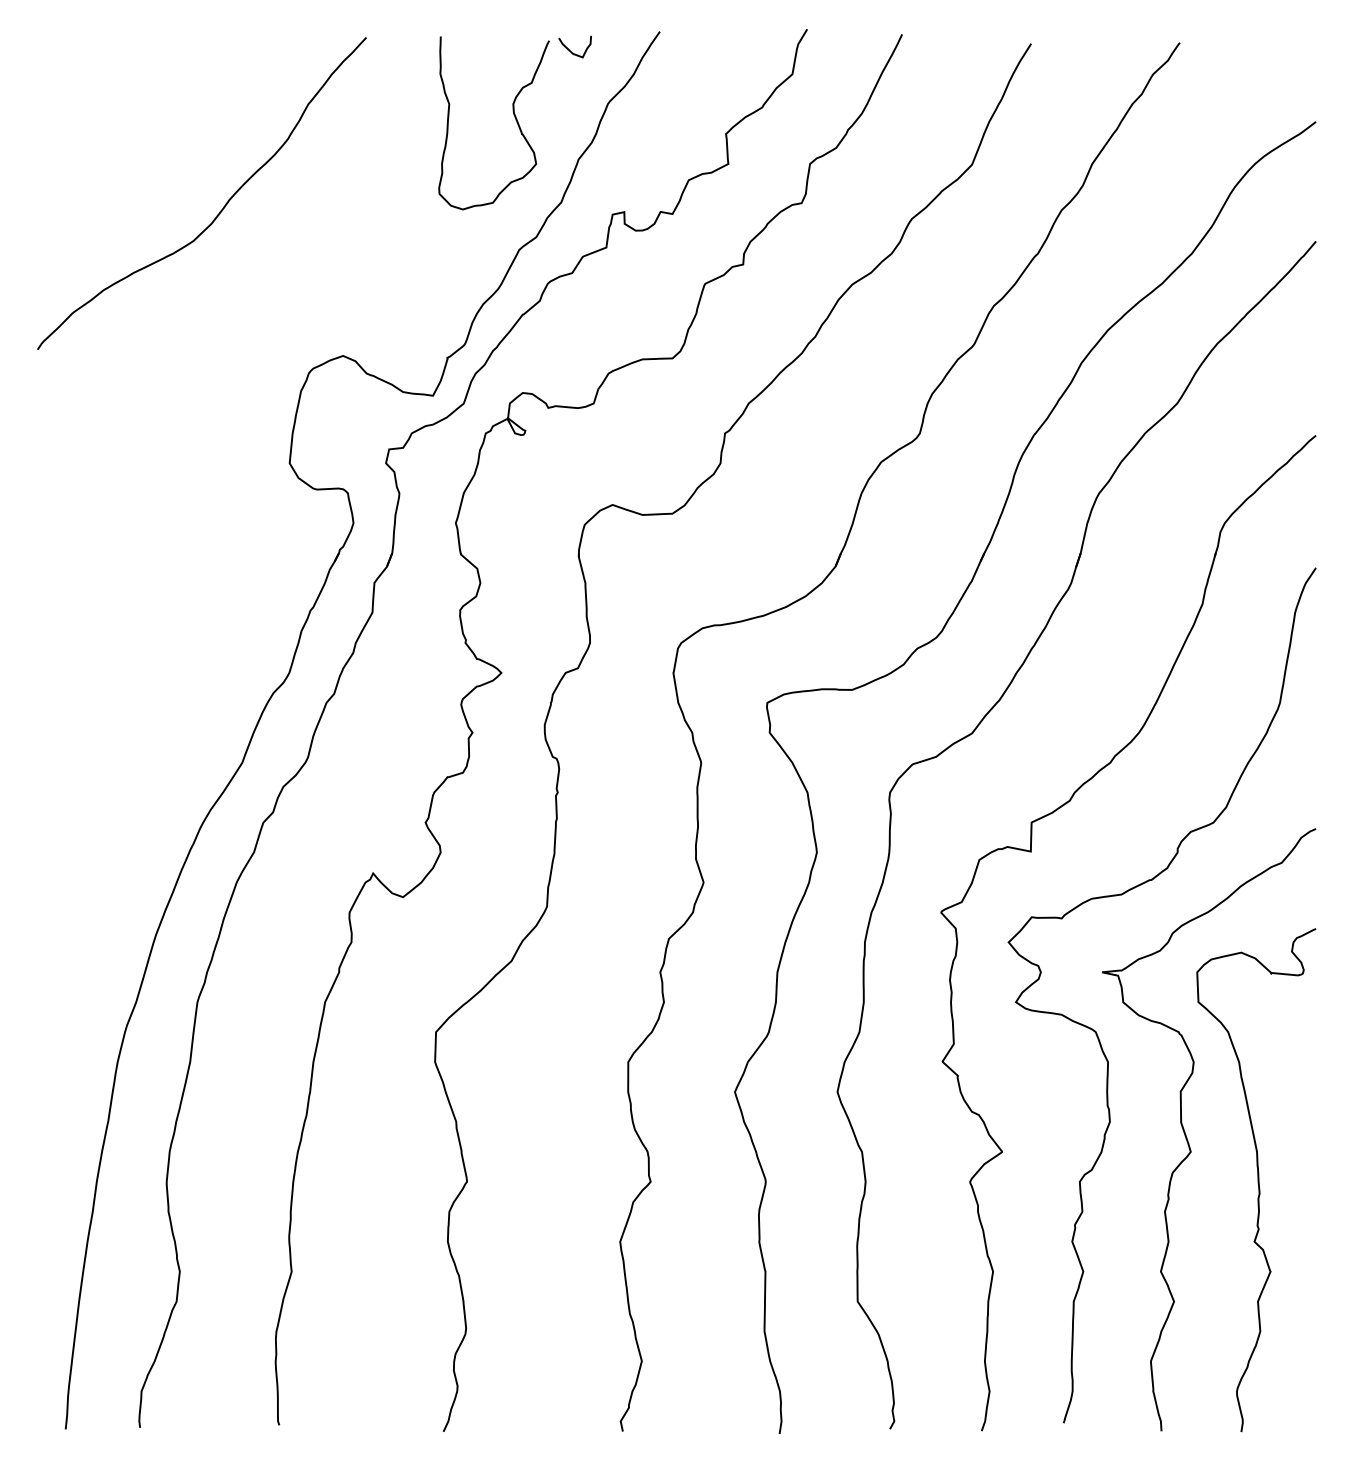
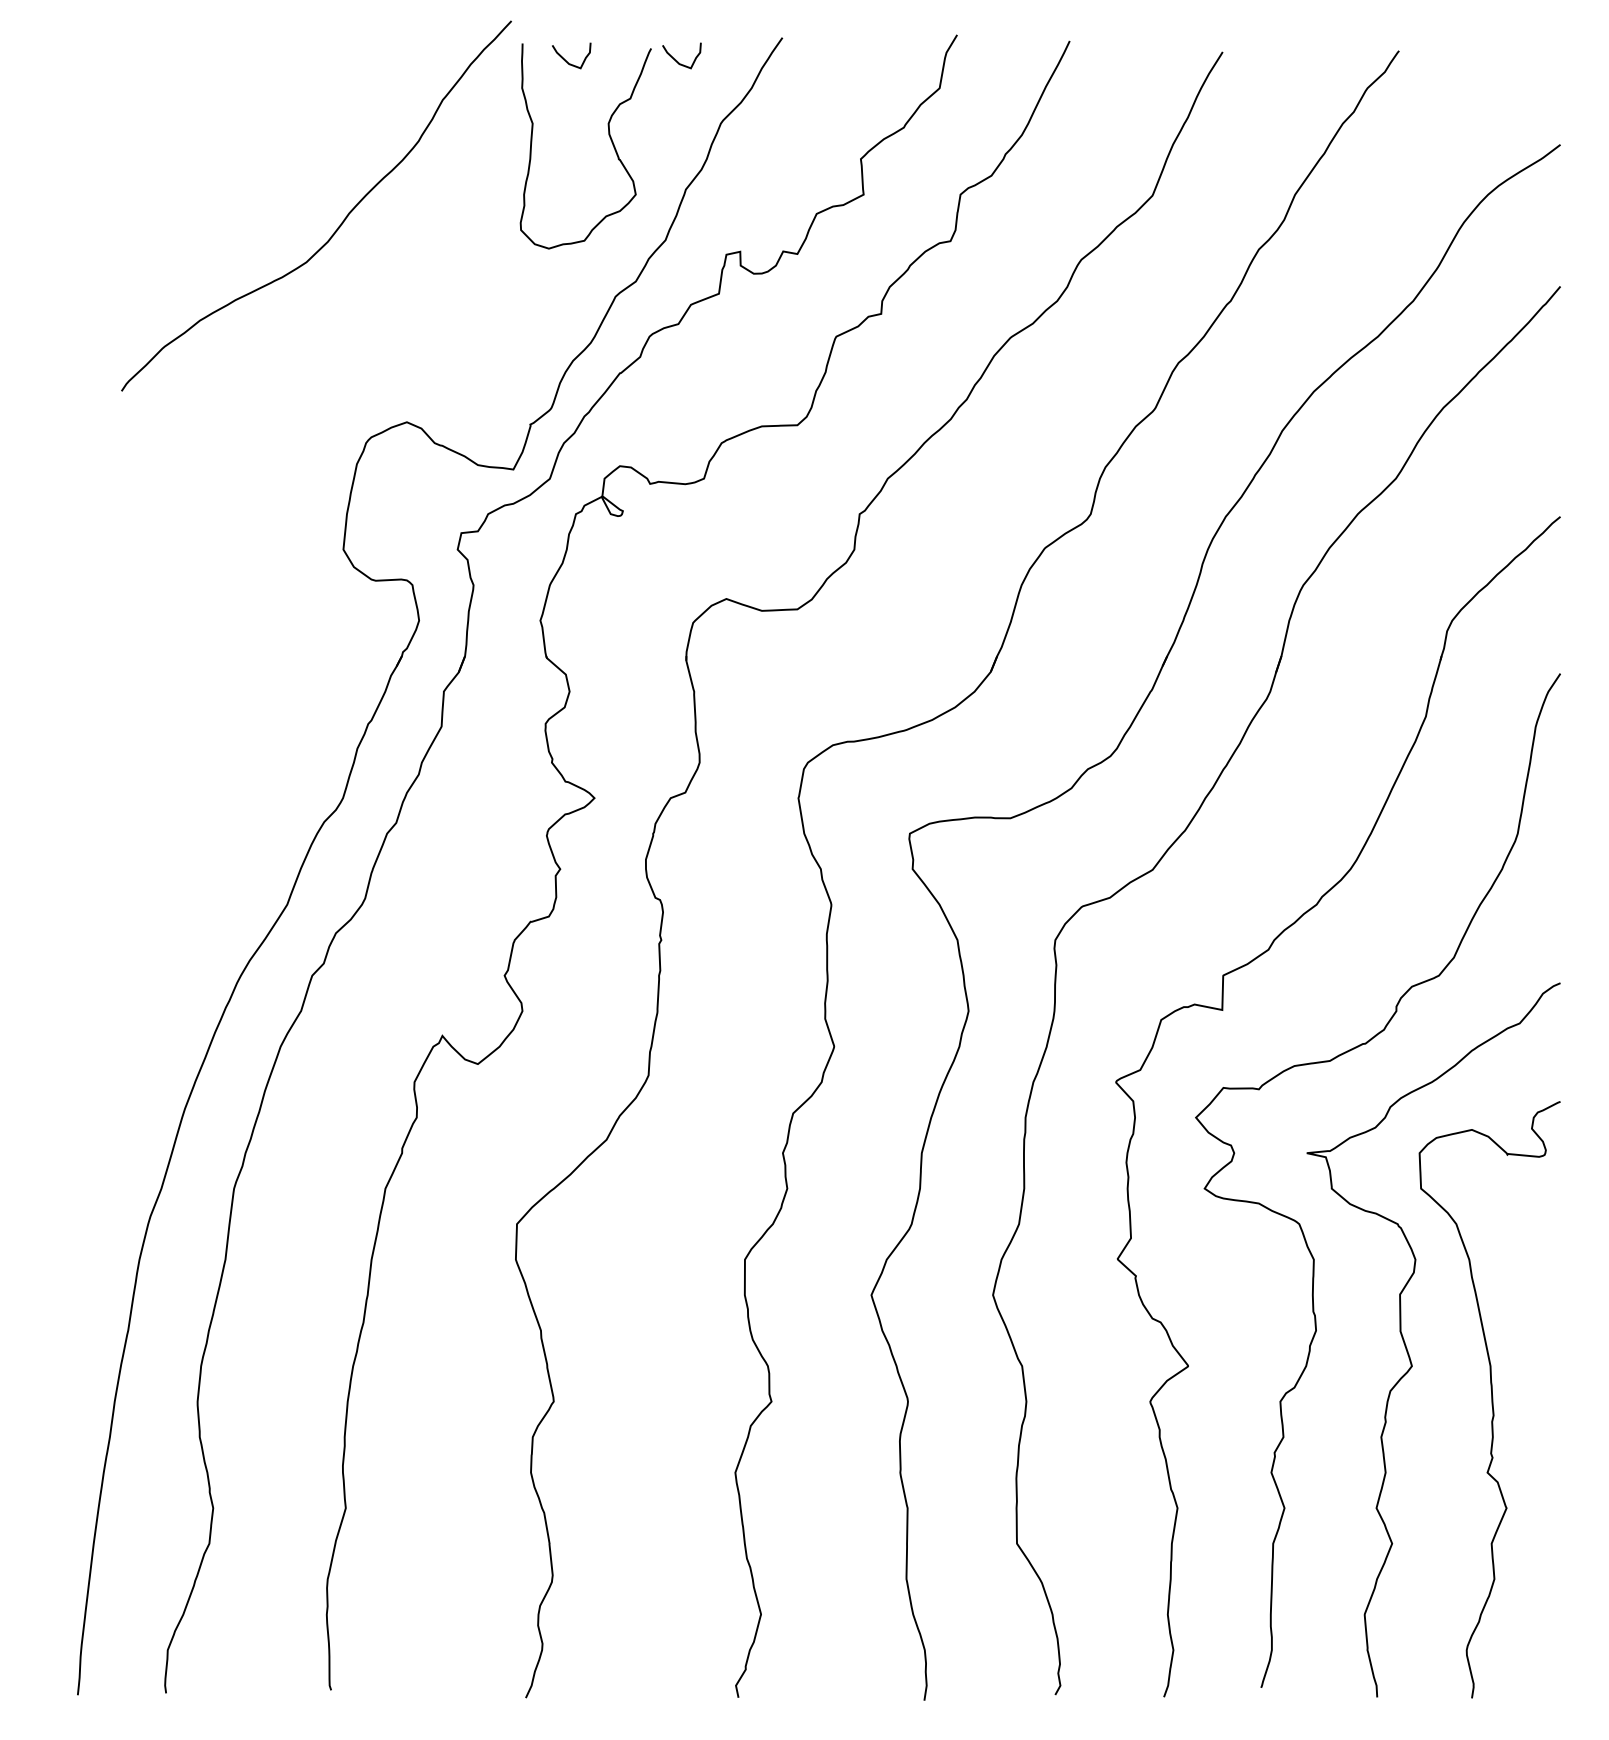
curve: (477, 50) -> (566, 60), added
curve: (219, 211) -> (337, 227), moved

